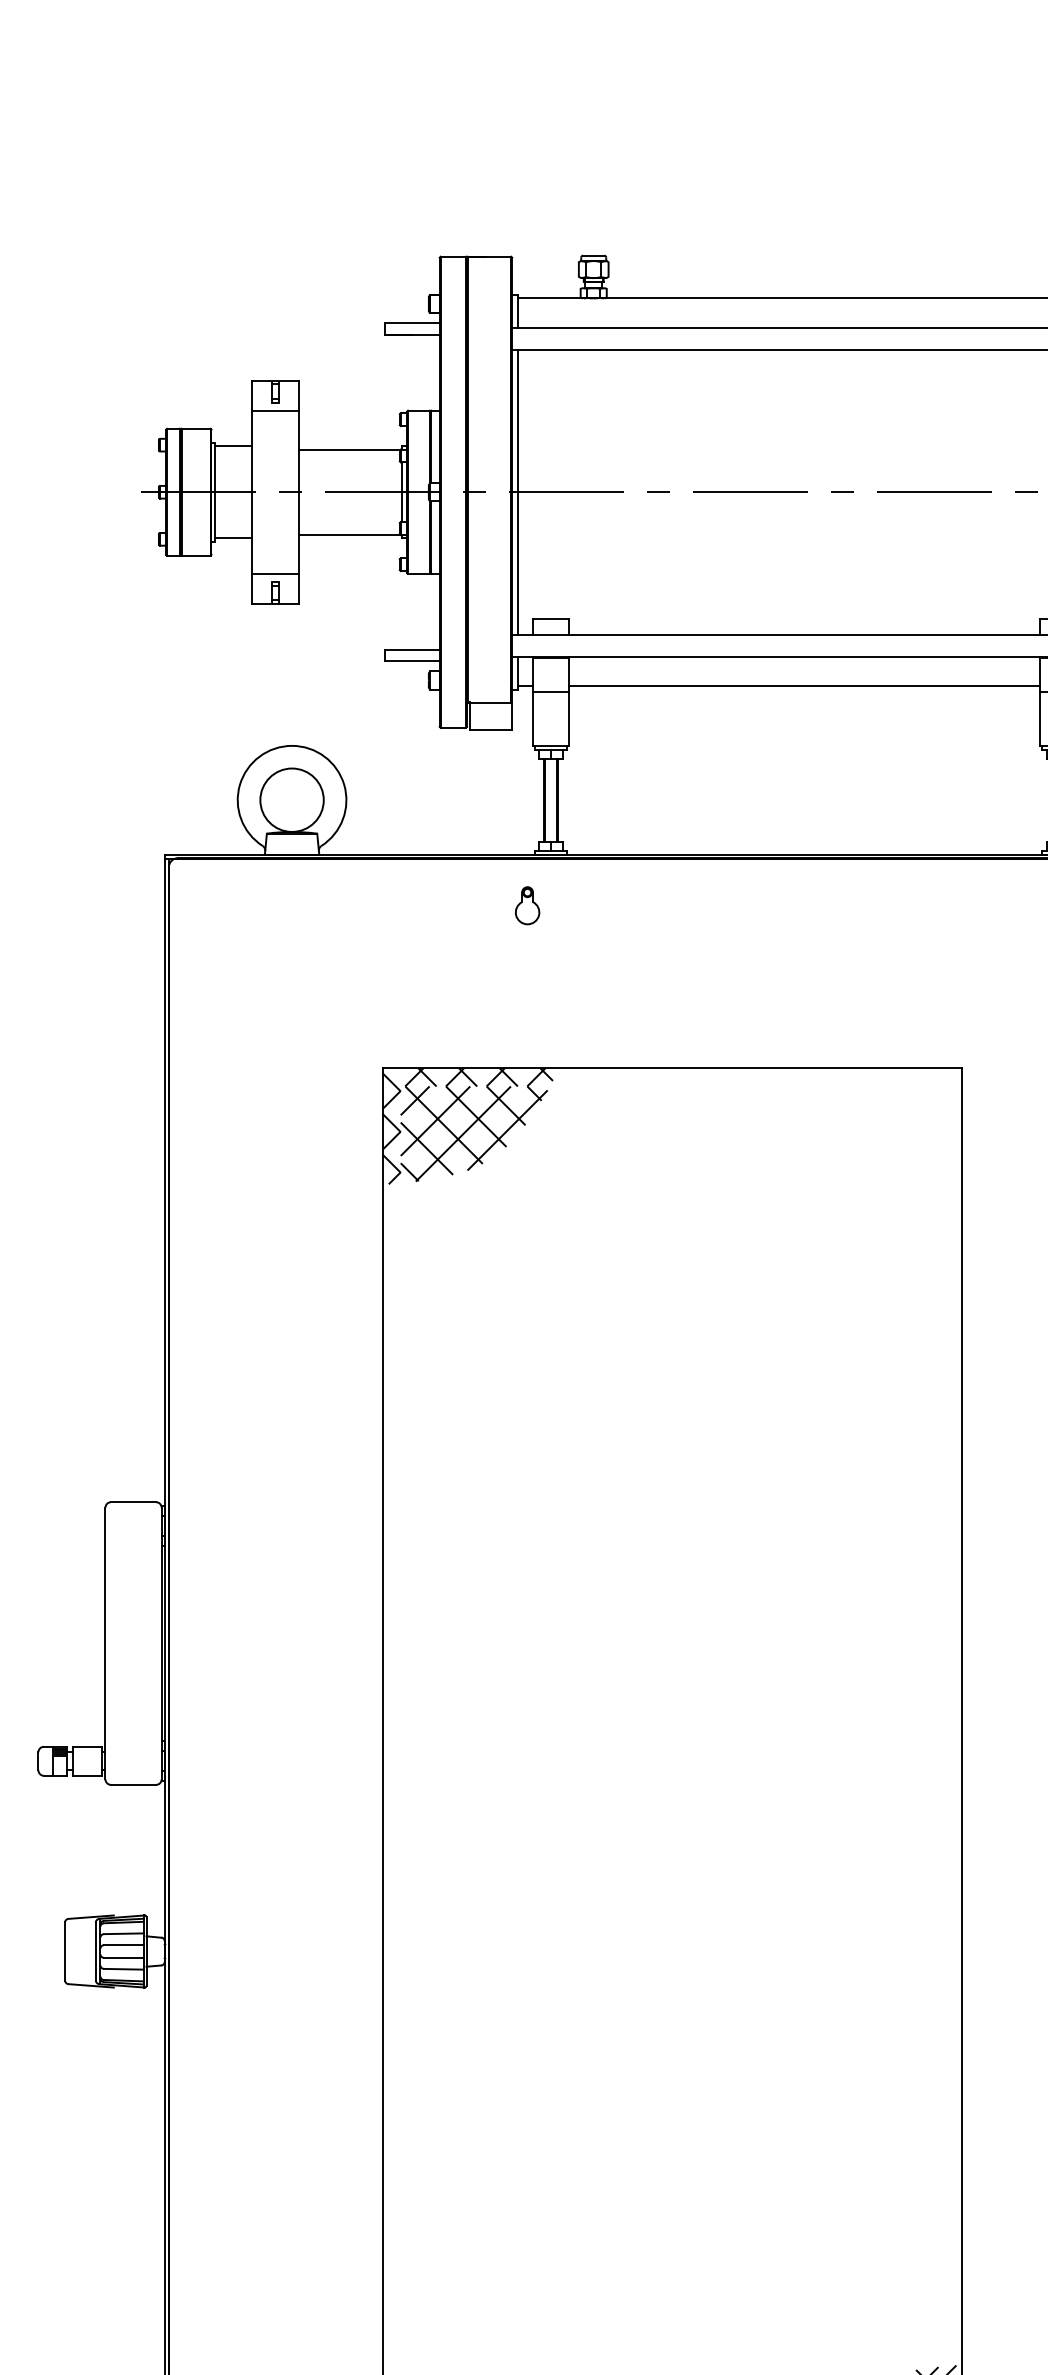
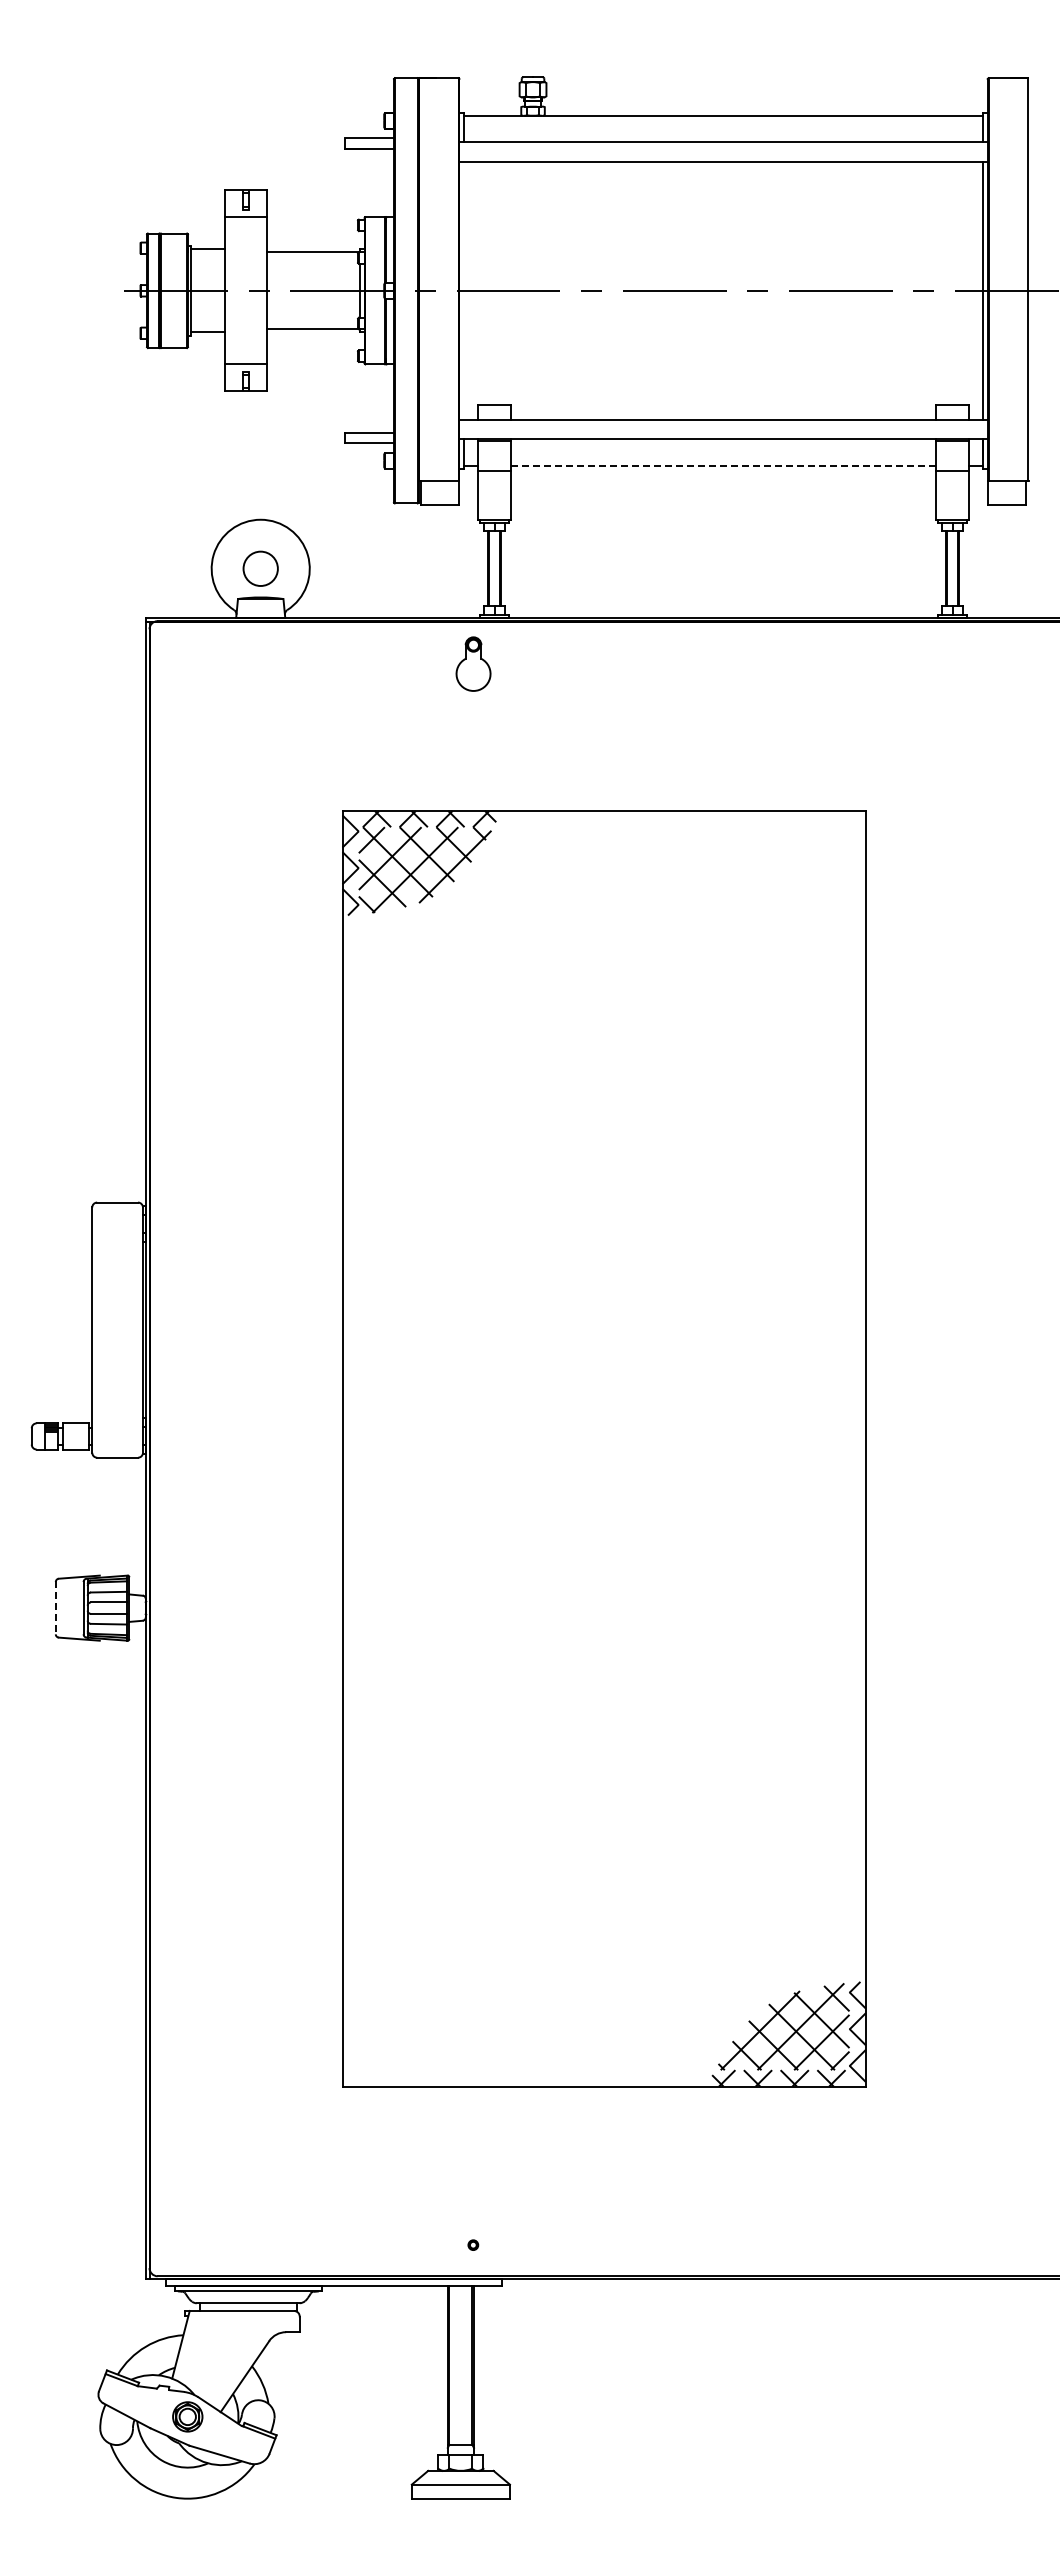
line: (517, 491) -> (464, 290), removed
line: (804, 685) -> (723, 465), solid -> dashed
circle: (291, 799) -> (260, 568), size x0.6
part: (526, 905) -> (472, 663), size x1.6
line: (64, 1951) -> (55, 1608), solid -> dashed

